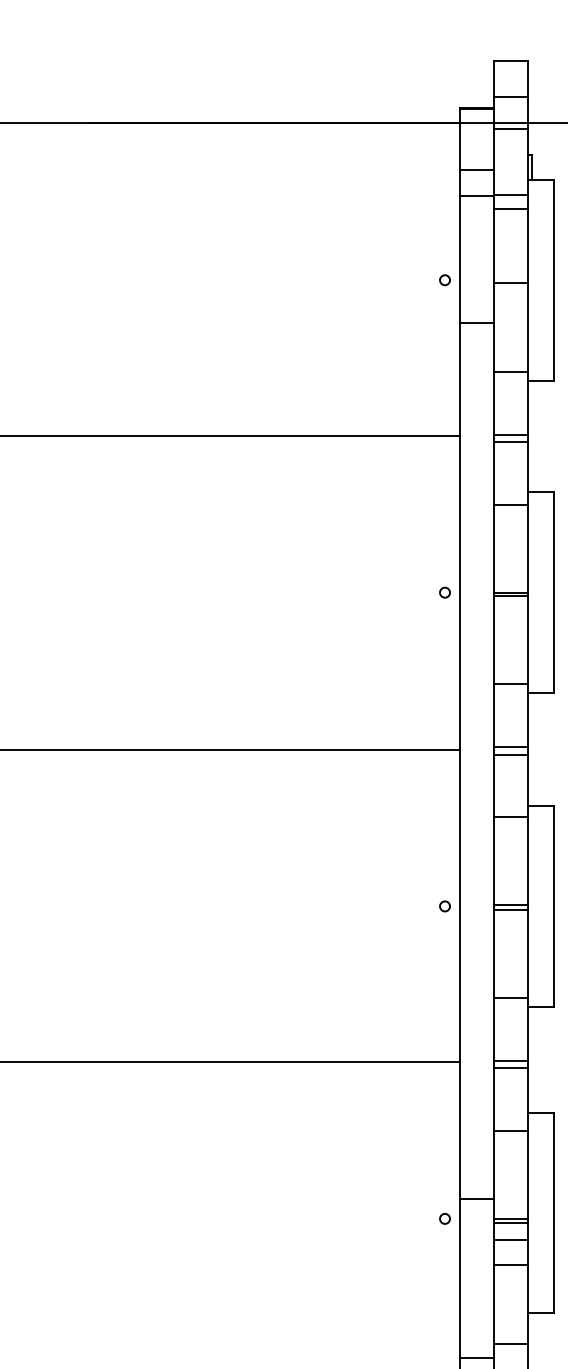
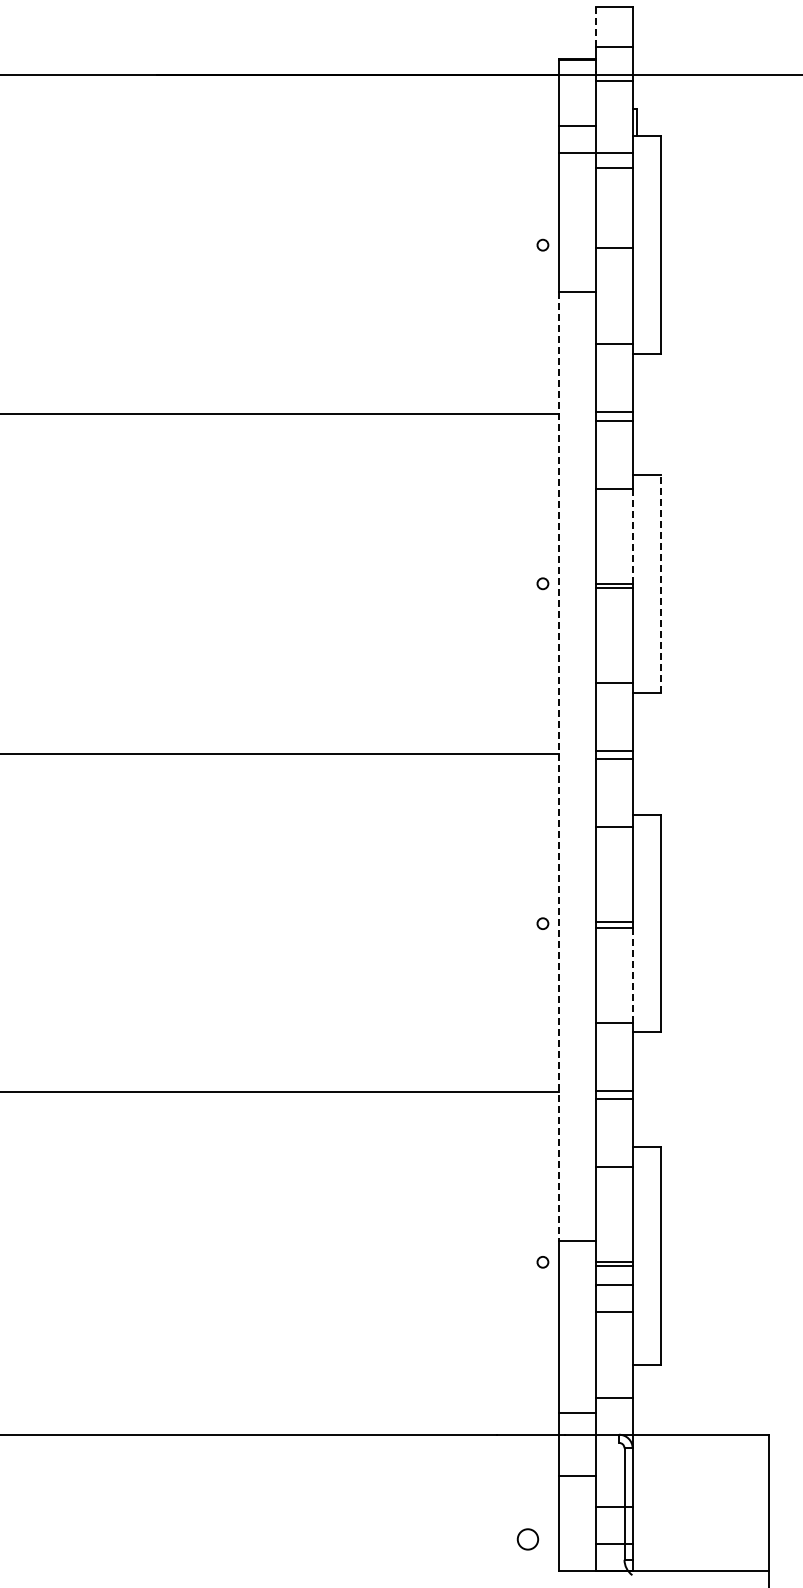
line: (493, 79) -> (595, 27), solid -> dashed
line: (527, 549) -> (632, 536), solid -> dashed
line: (554, 592) -> (661, 583), solid -> dashed
line: (460, 761) -> (559, 766), solid -> dashed
line: (527, 954) -> (632, 975), solid -> dashed

